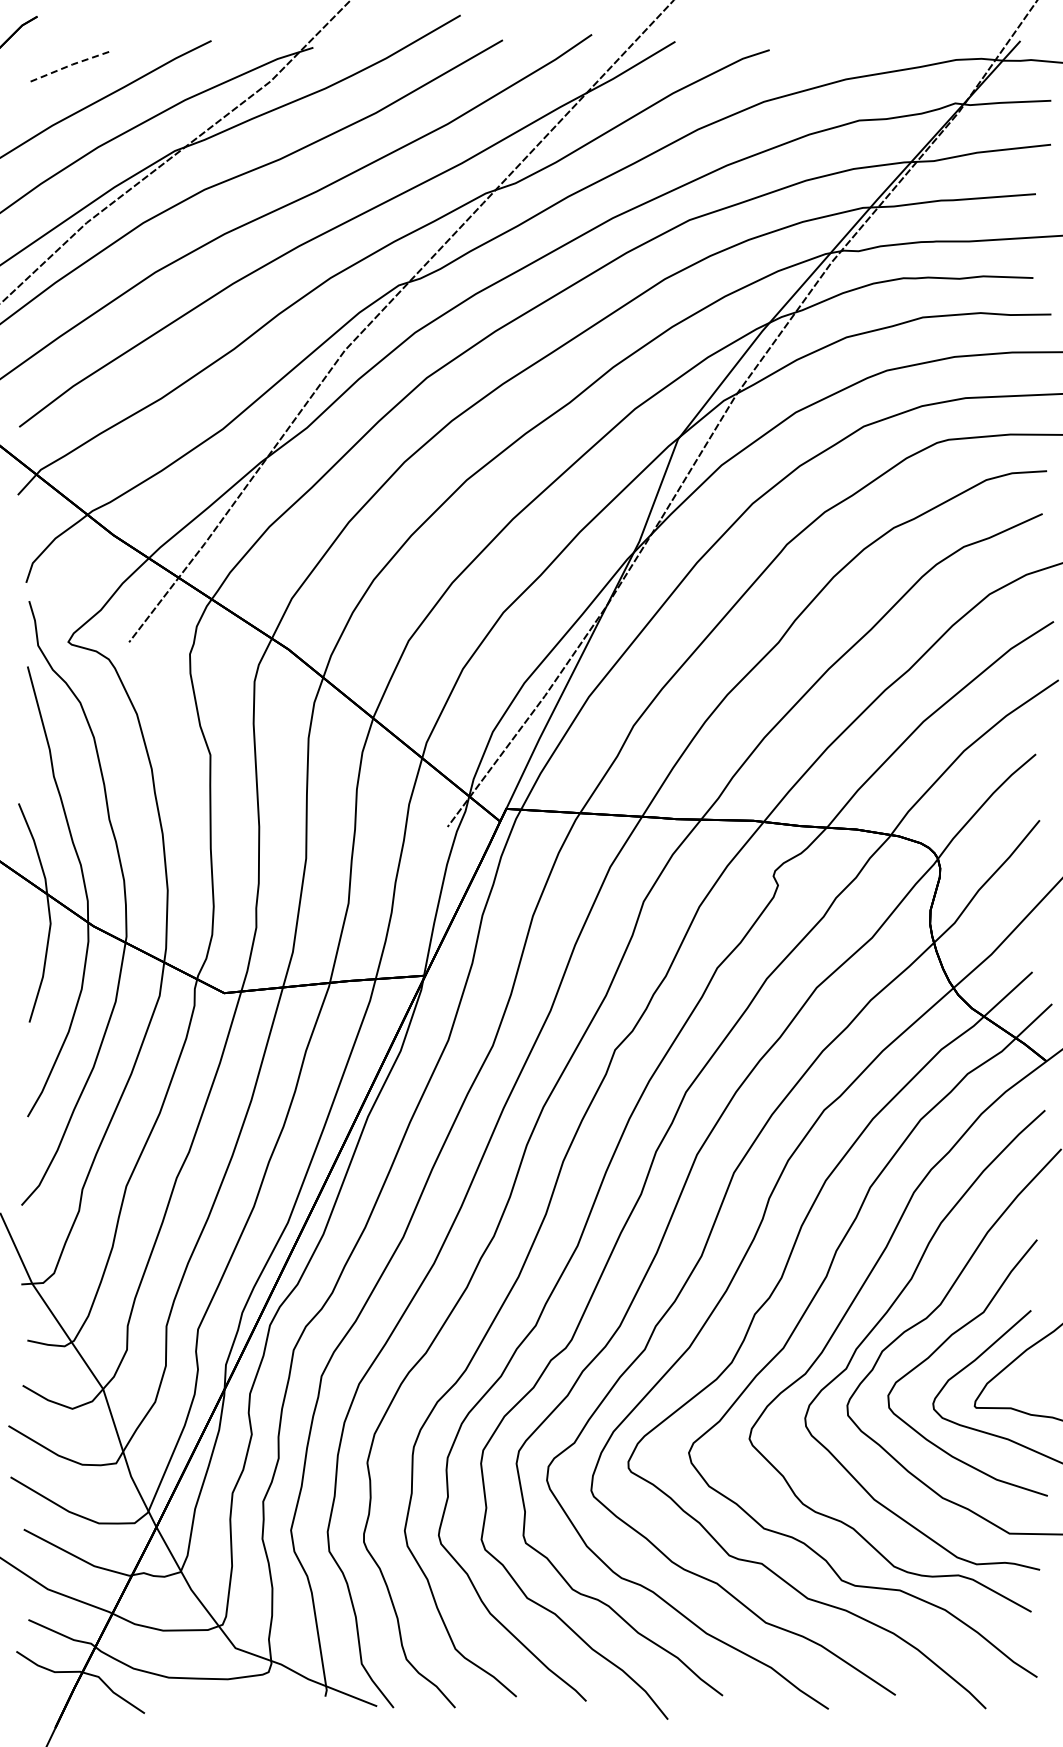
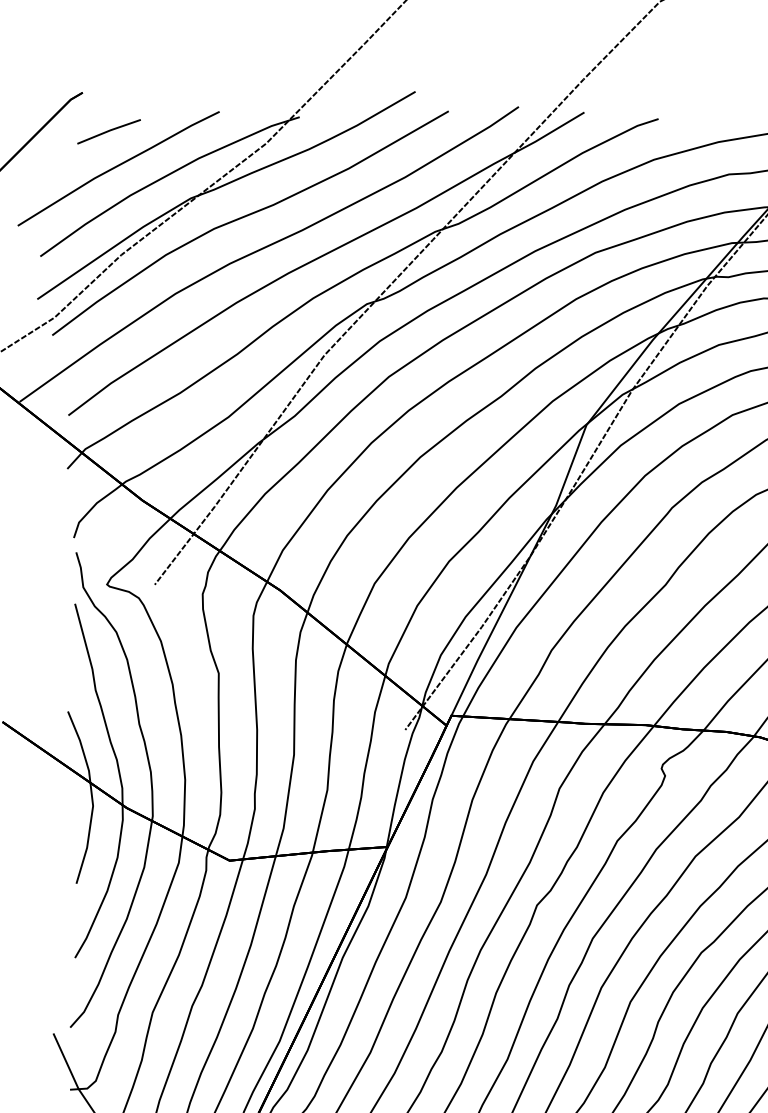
line: (70, 65) -> (108, 131), dashed -> solid

